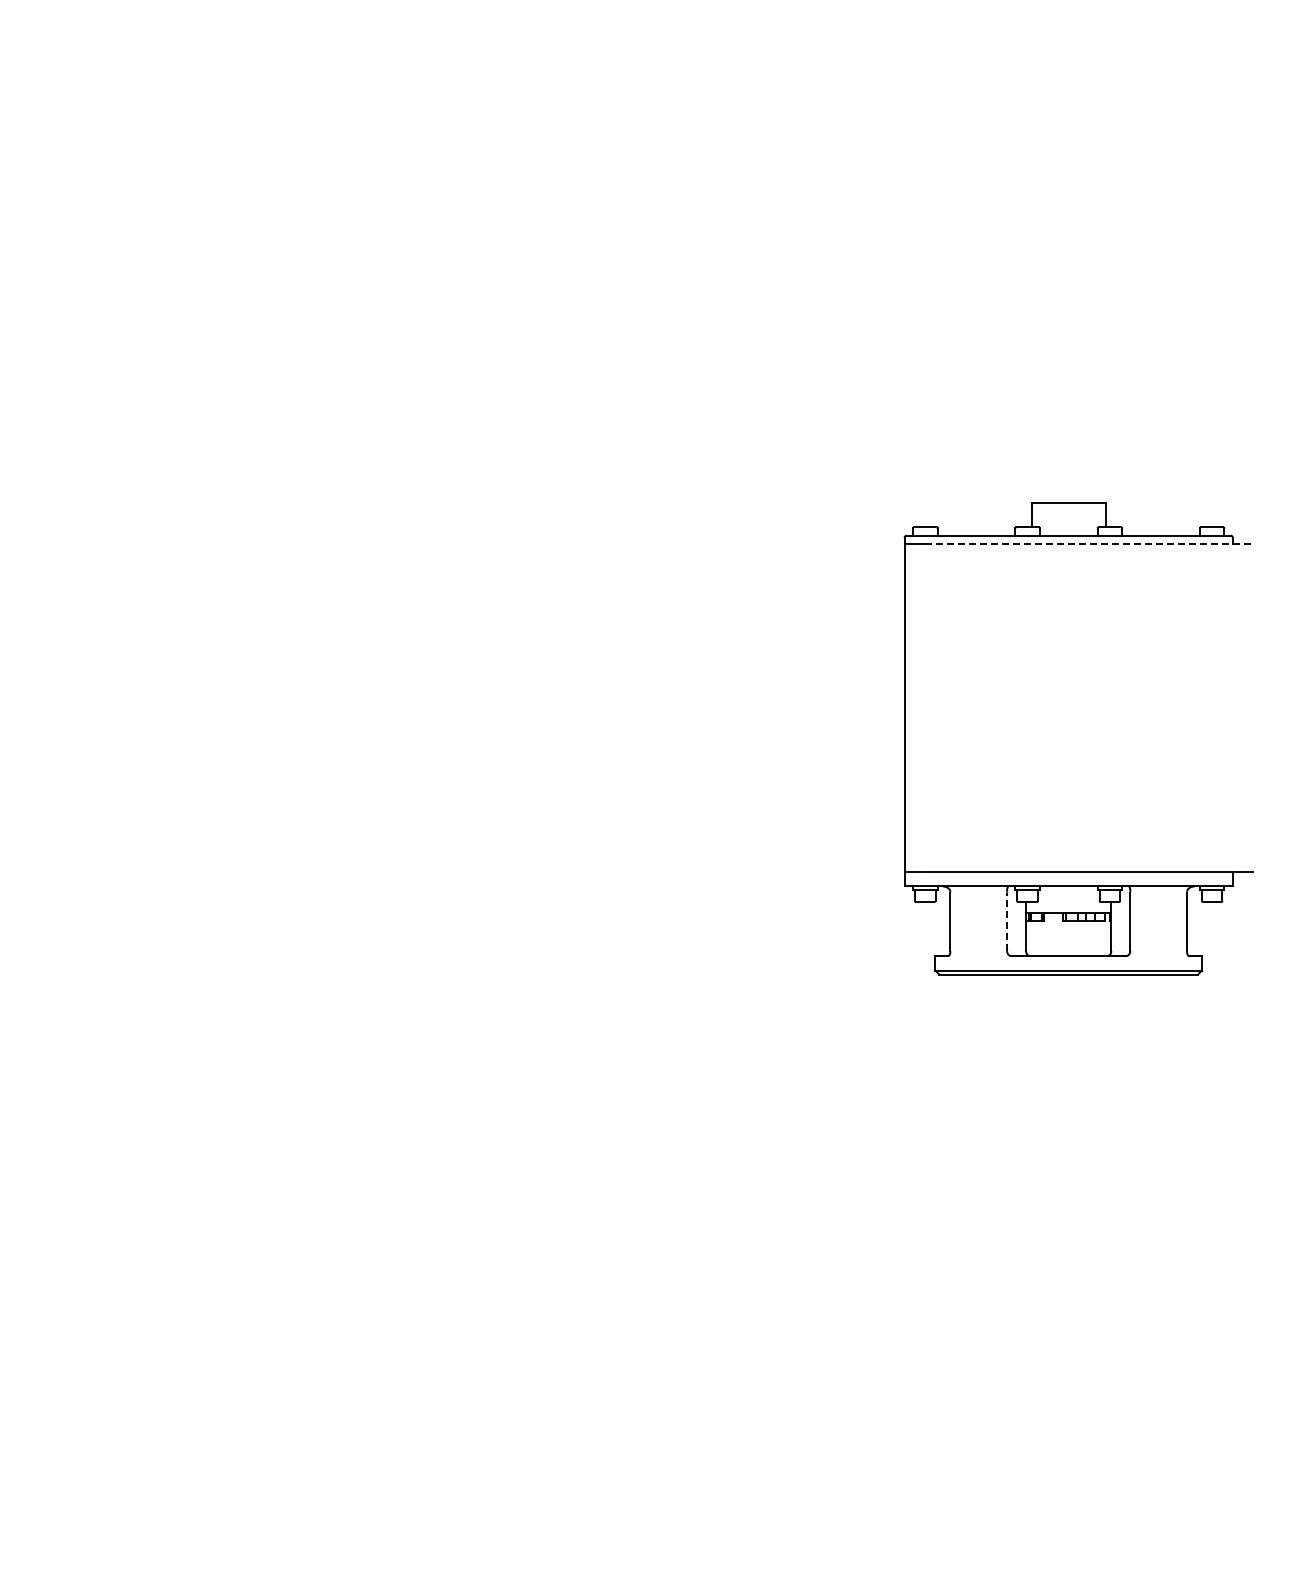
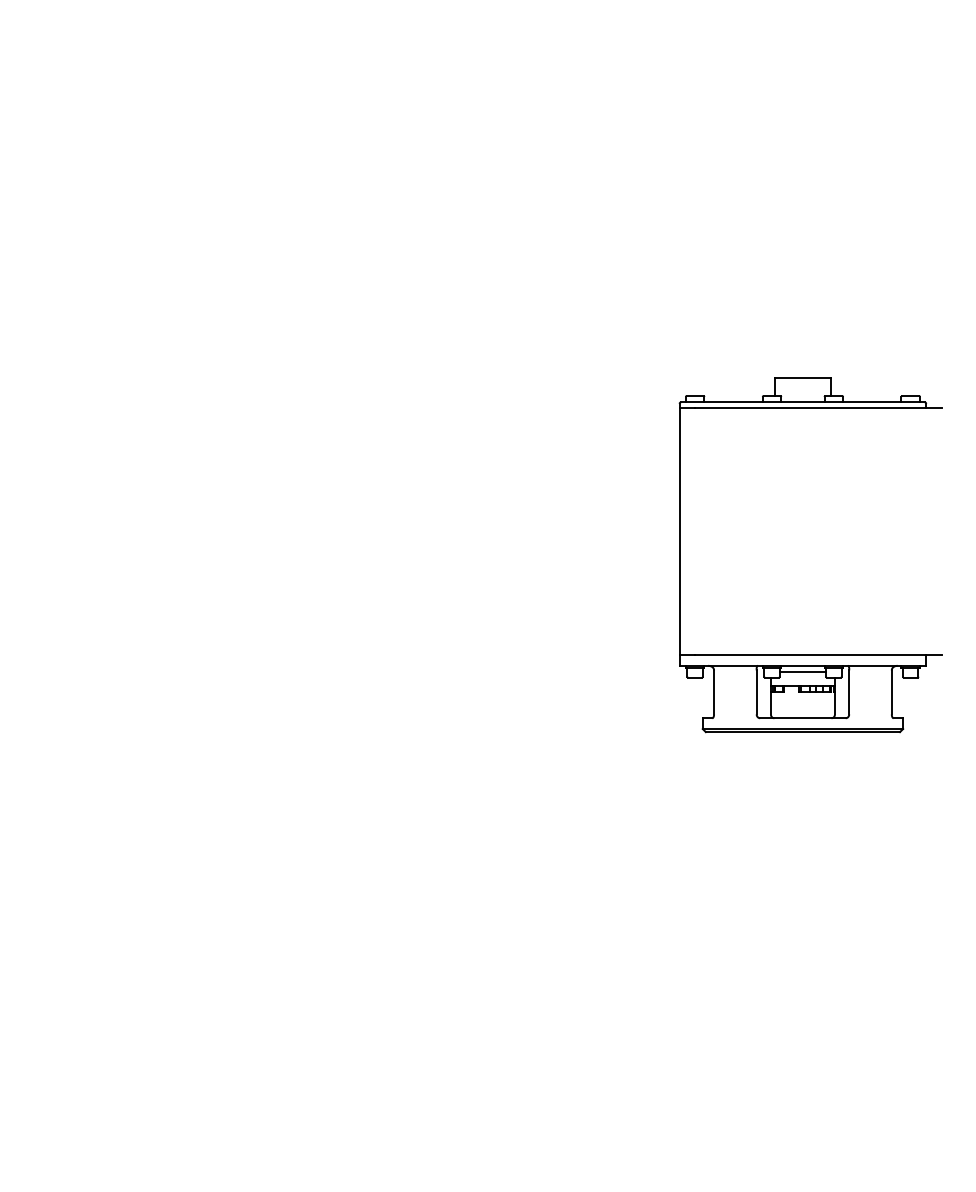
line: (1089, 543) -> (818, 408), dashed -> solid
line: (1068, 894) -> (802, 671), added
line: (1007, 921) -> (756, 692), dashed -> solid

